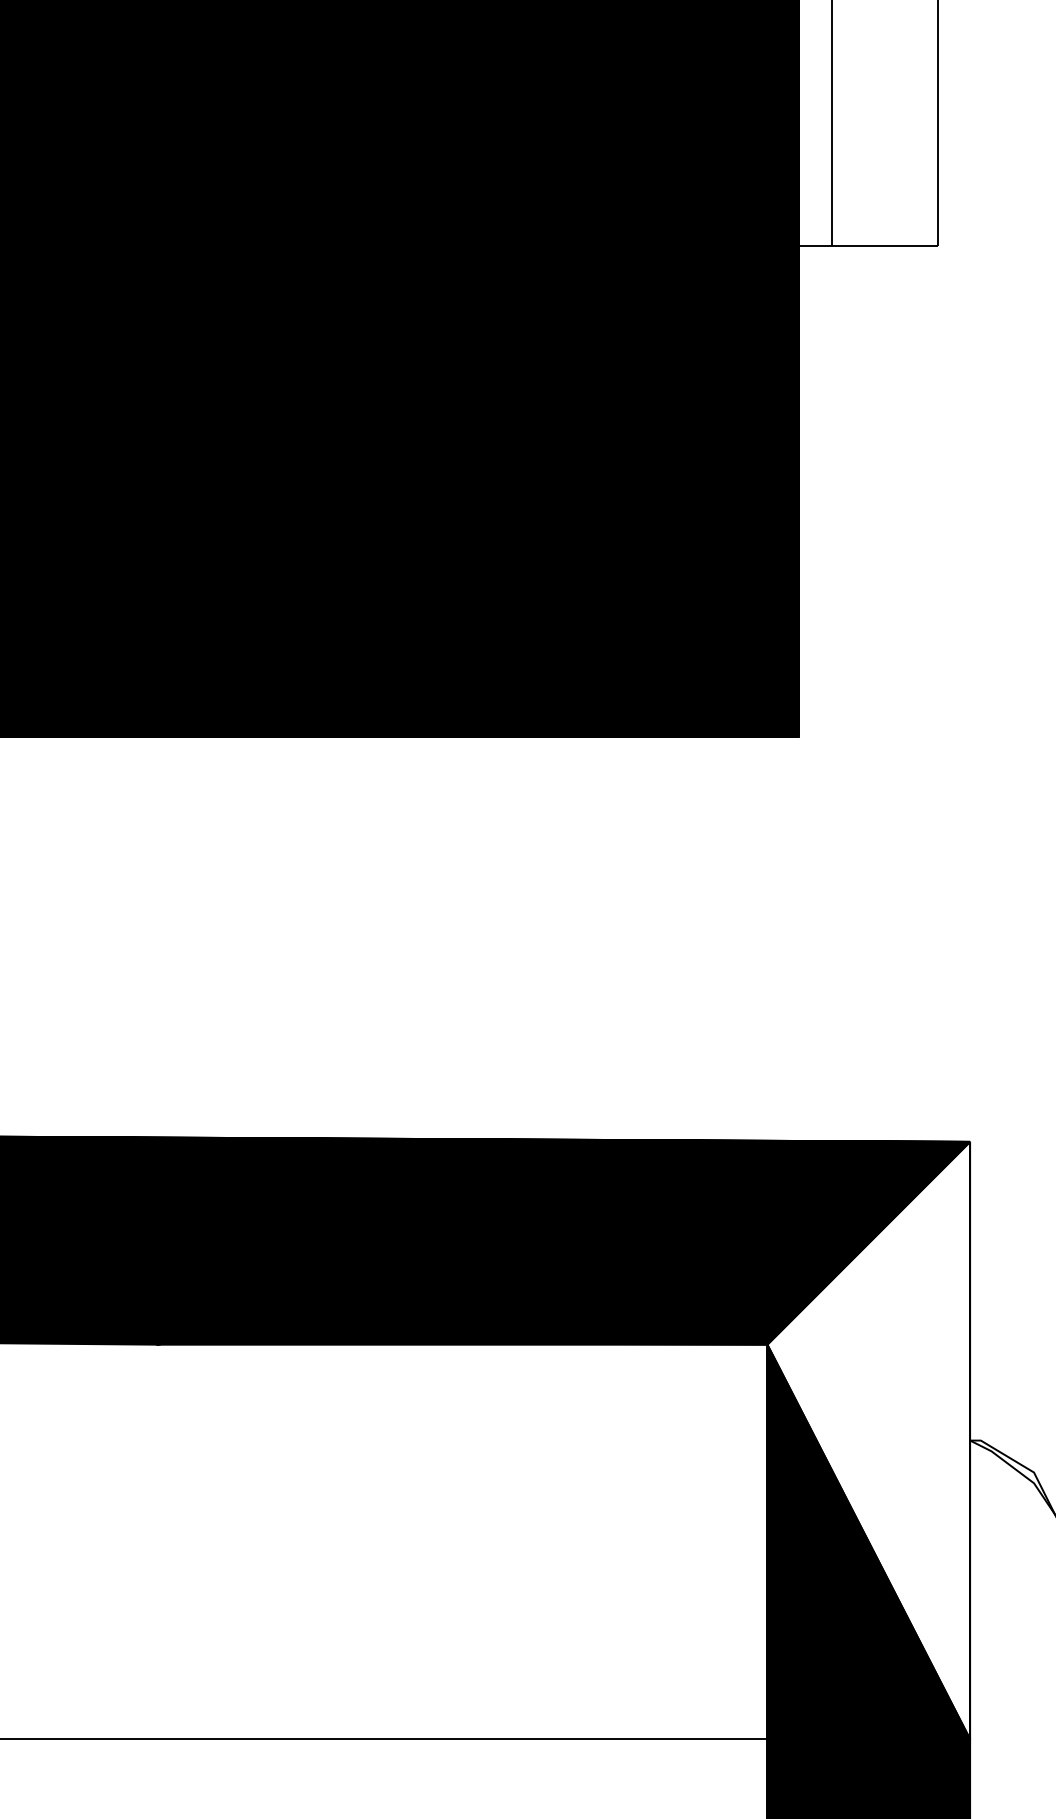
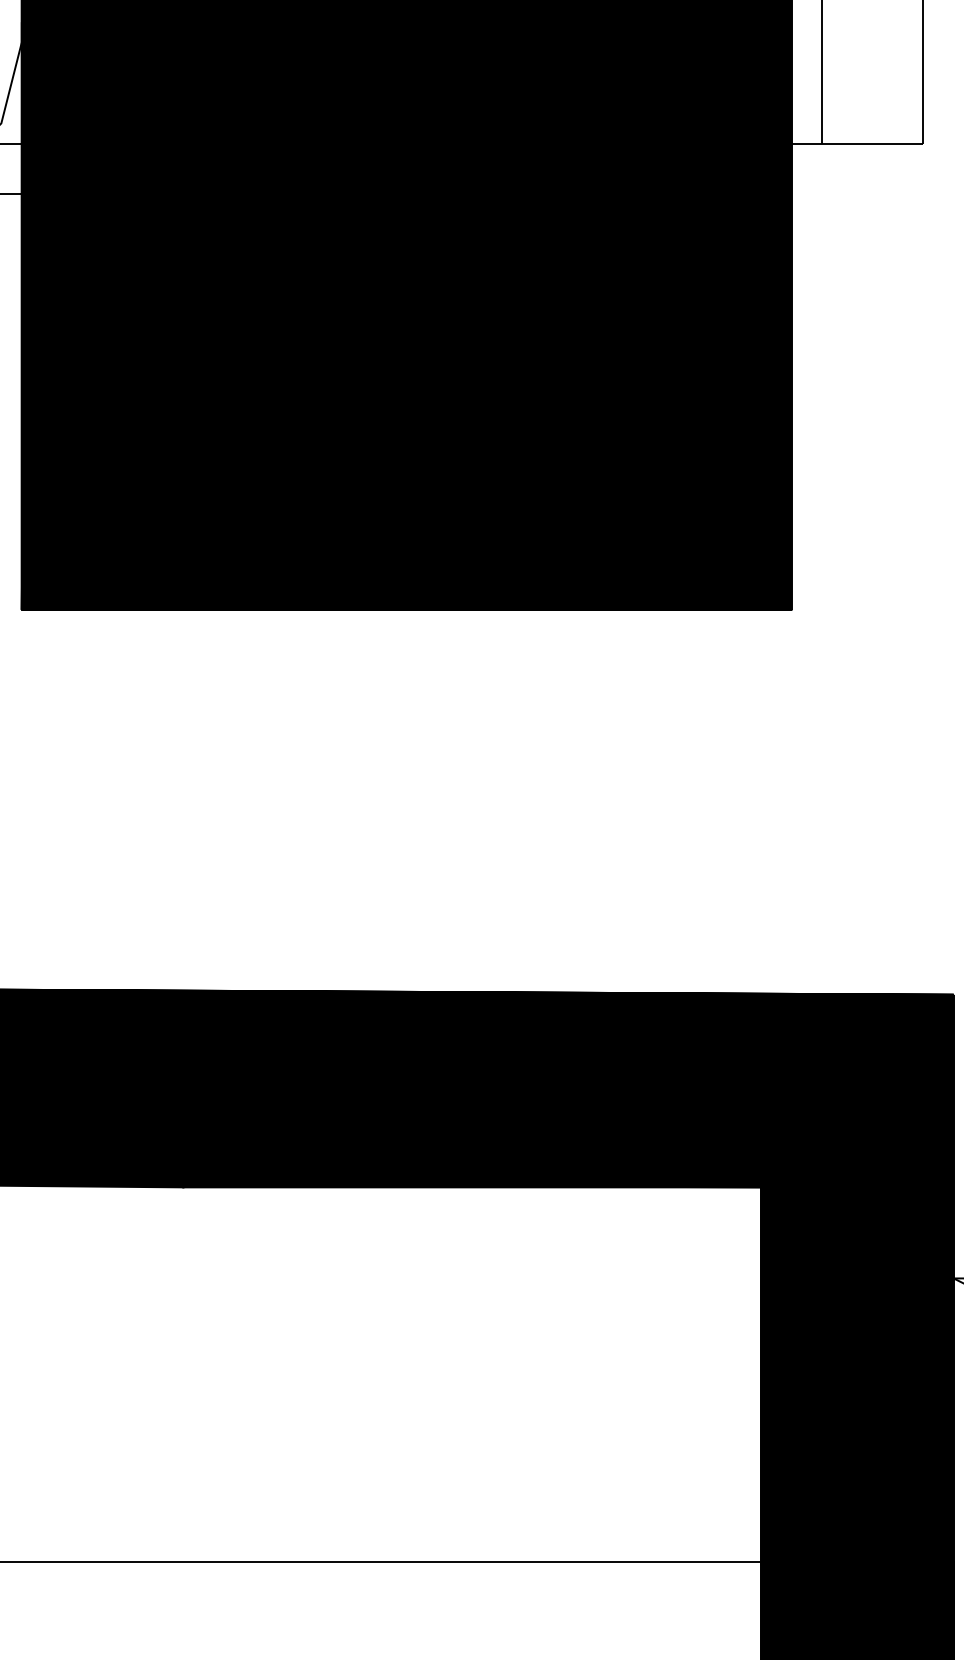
fill: (868, 1440) -> (857, 1278), added

